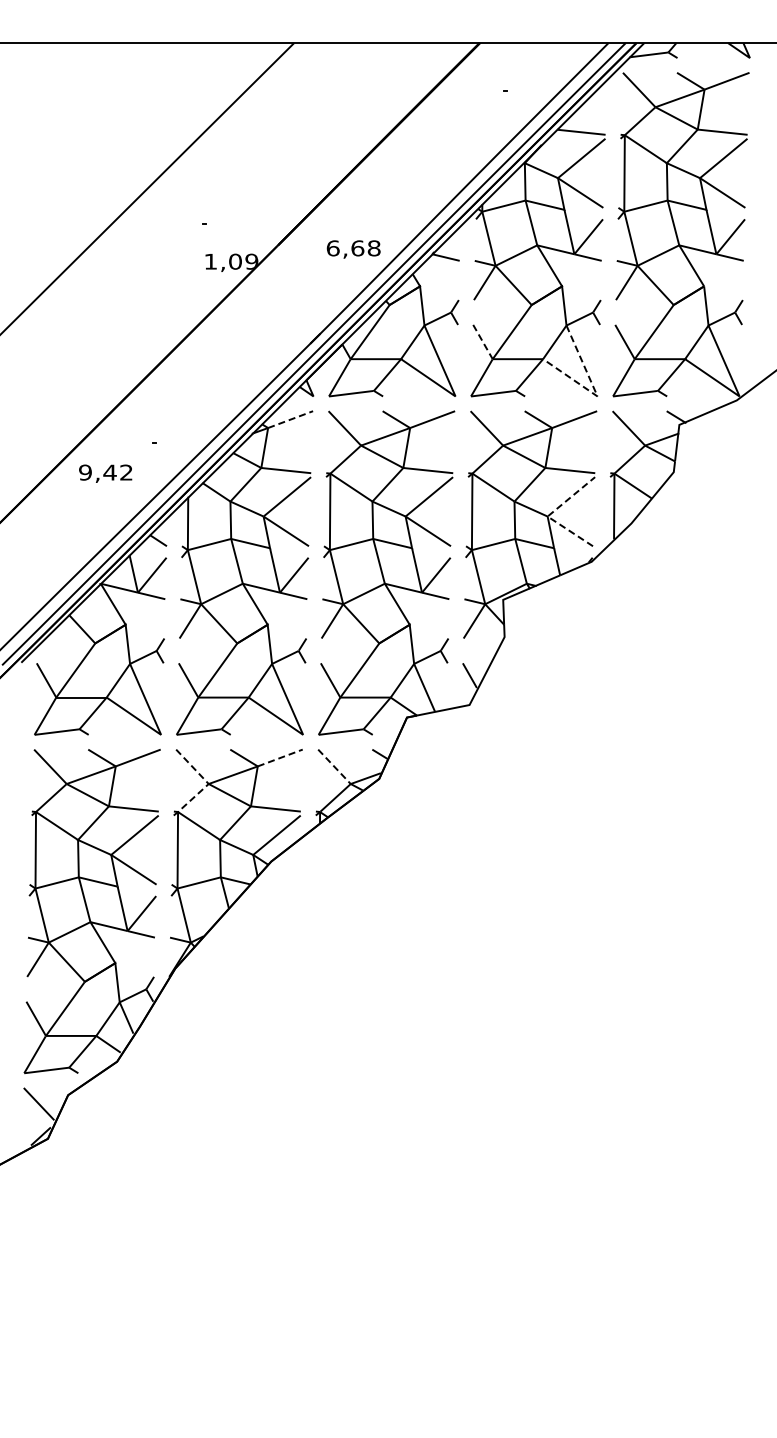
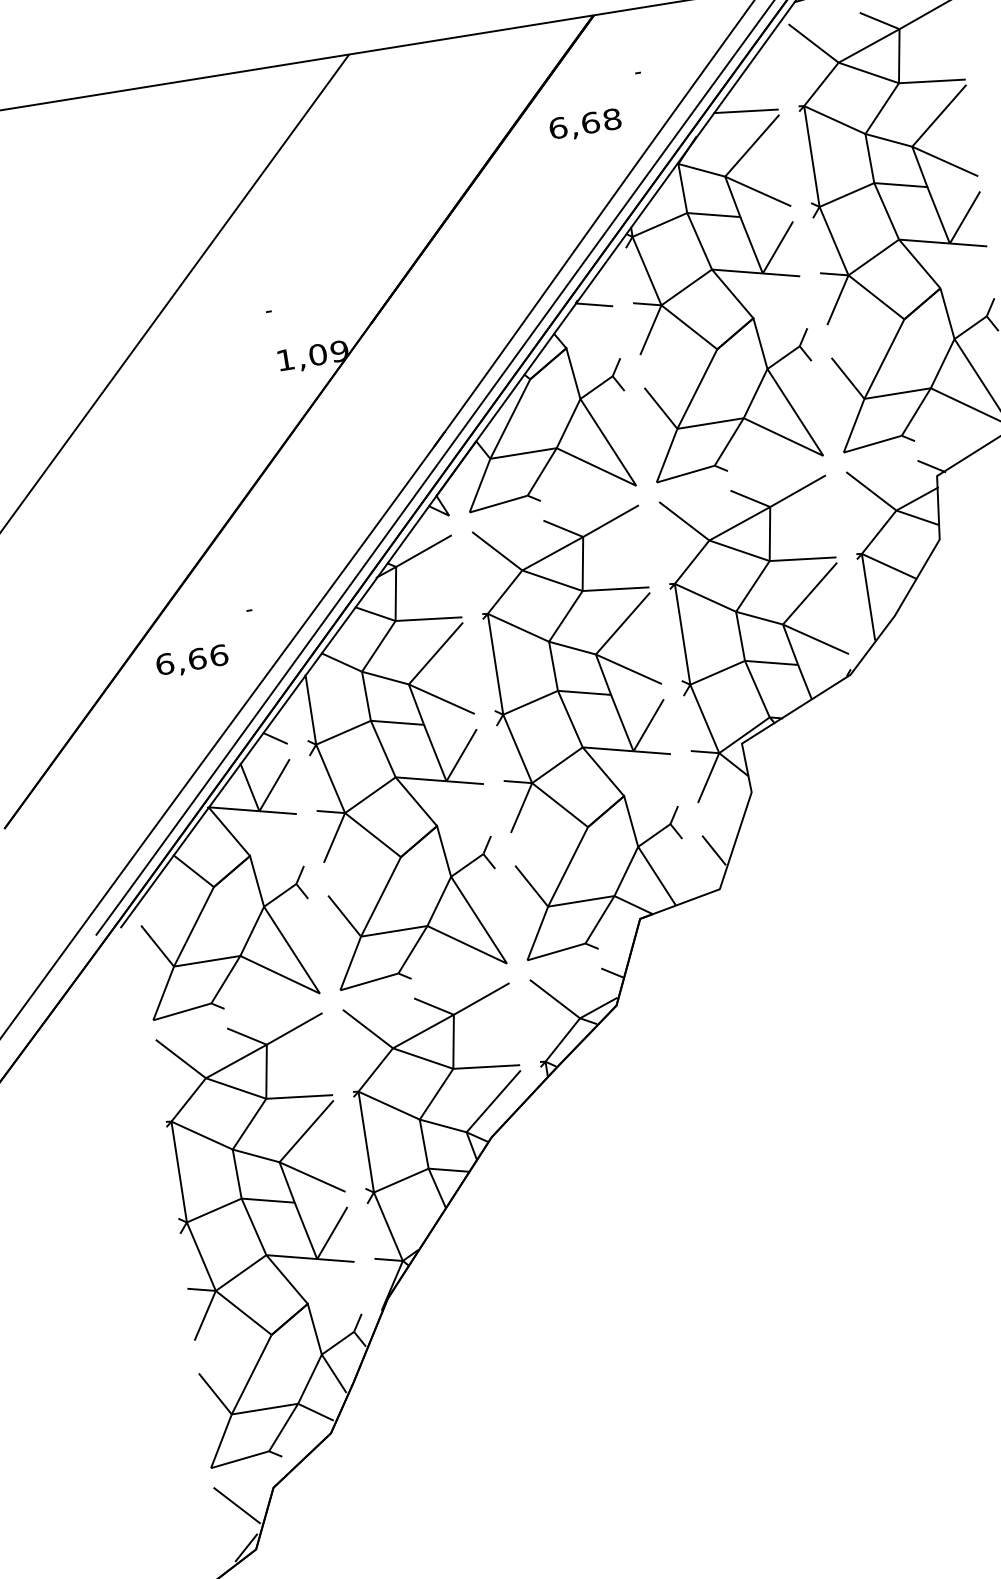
text: (353, 249) -> (585, 125), moved
line: (482, 342) -> (660, 409), dashed -> solid
line: (595, 391) -> (819, 449), dashed -> solid
line: (291, 419) -> (425, 550), dashed -> solid
text: (106, 472) -> (192, 659), 9,42 -> 6,66
line: (549, 514) -> (784, 621), dashed -> solid
line: (280, 758) -> (482, 999), dashed -> solid
line: (334, 766) -> (554, 998), dashed -> solid
line: (208, 783) -> (392, 1047), dashed -> solid

